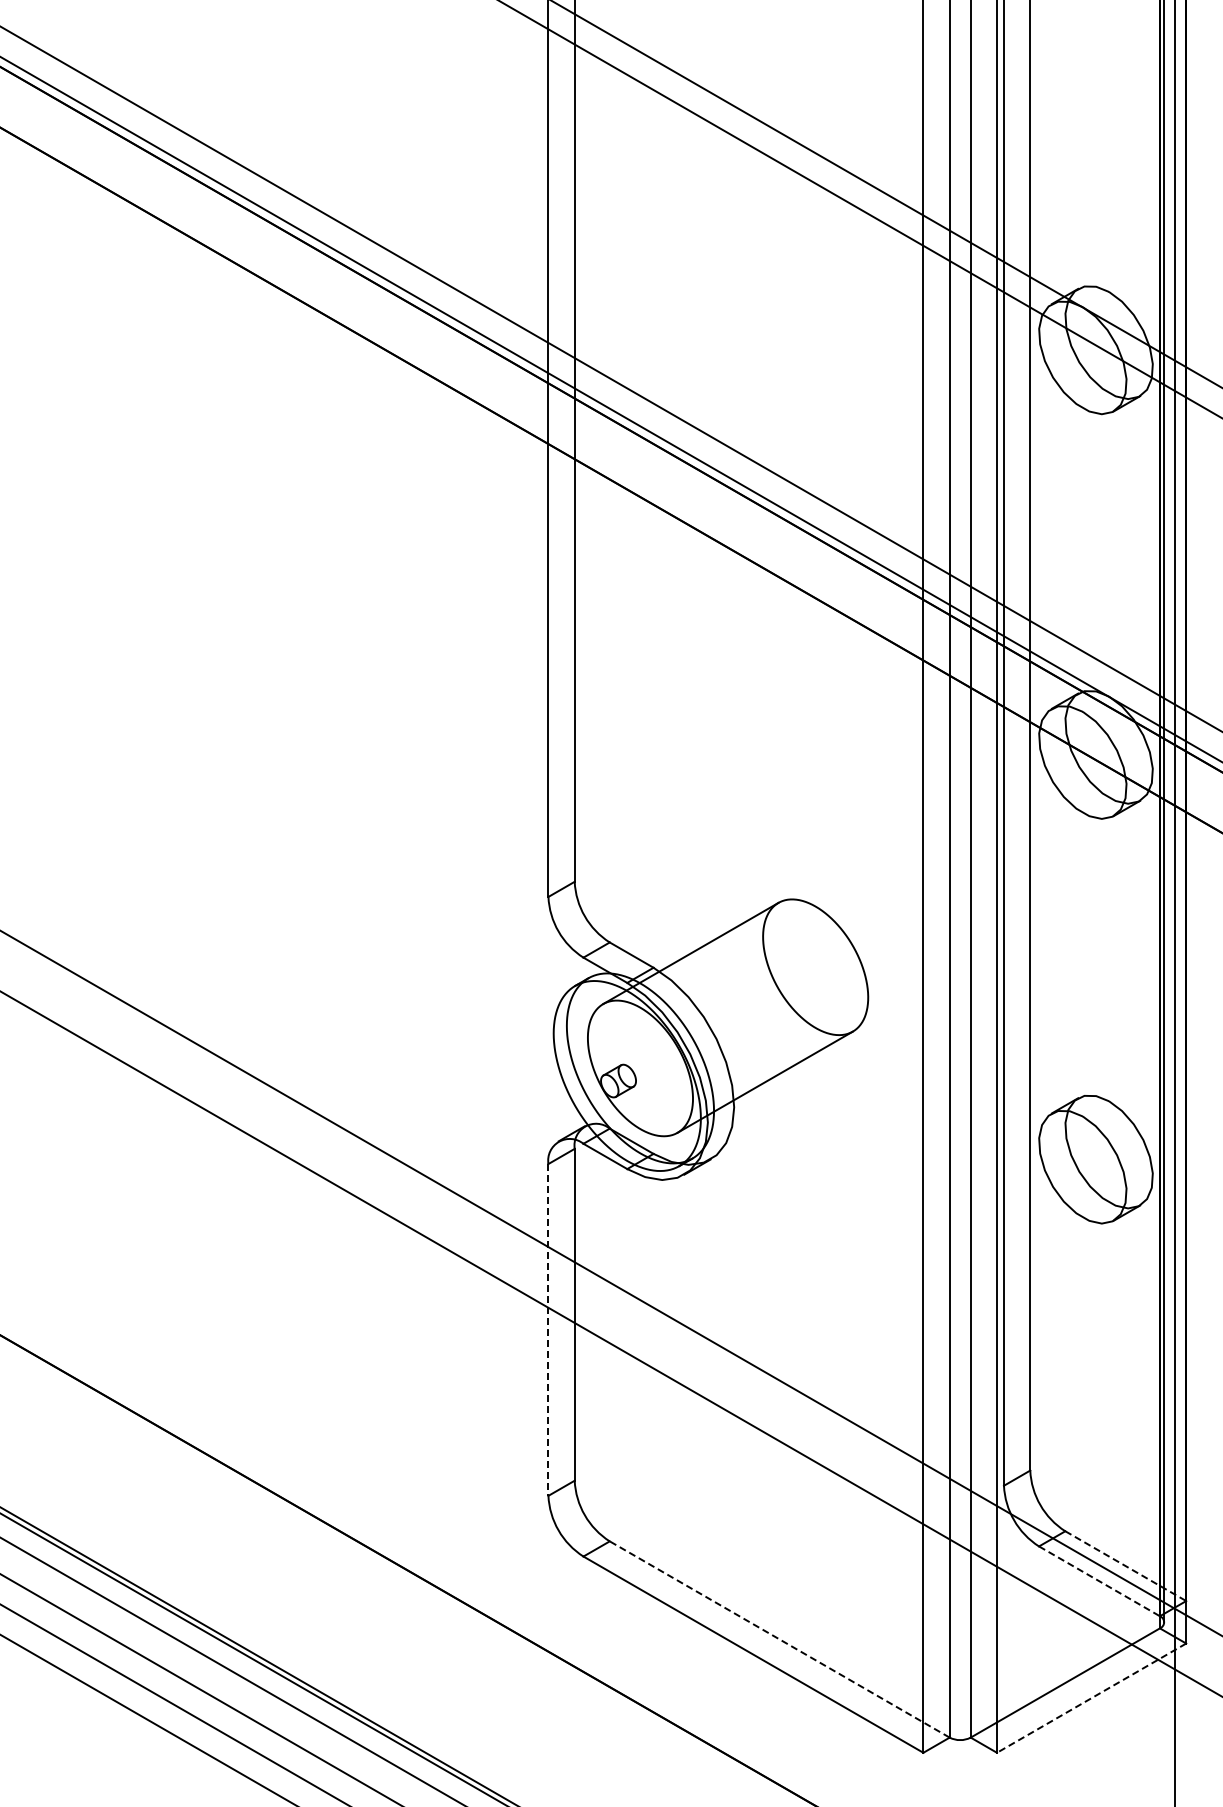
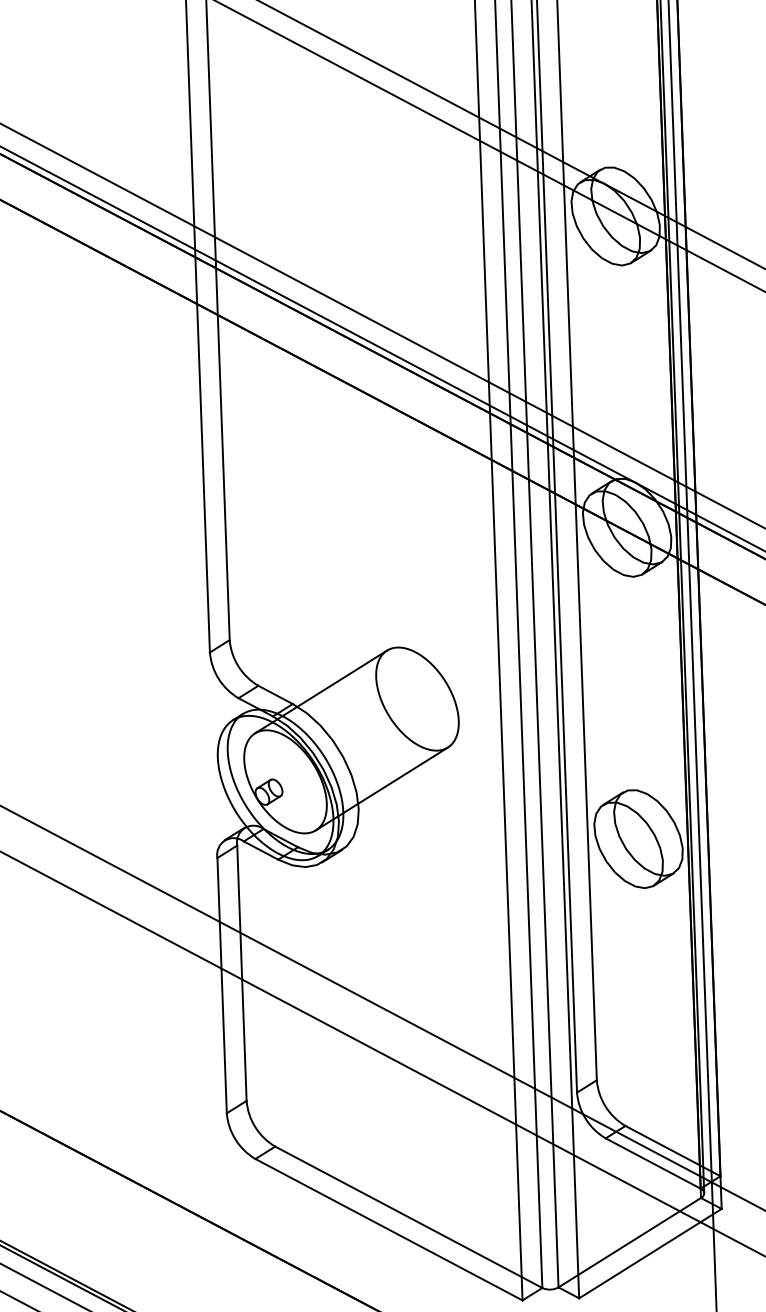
line: (548, 1329) -> (222, 985), dashed -> solid
line: (1125, 1566) -> (672, 1151), dashed -> solid
line: (1099, 1581) -> (653, 1163), dashed -> solid
line: (779, 1639) -> (408, 1217), dashed -> solid
line: (1091, 1698) -> (650, 1253), dashed -> solid

